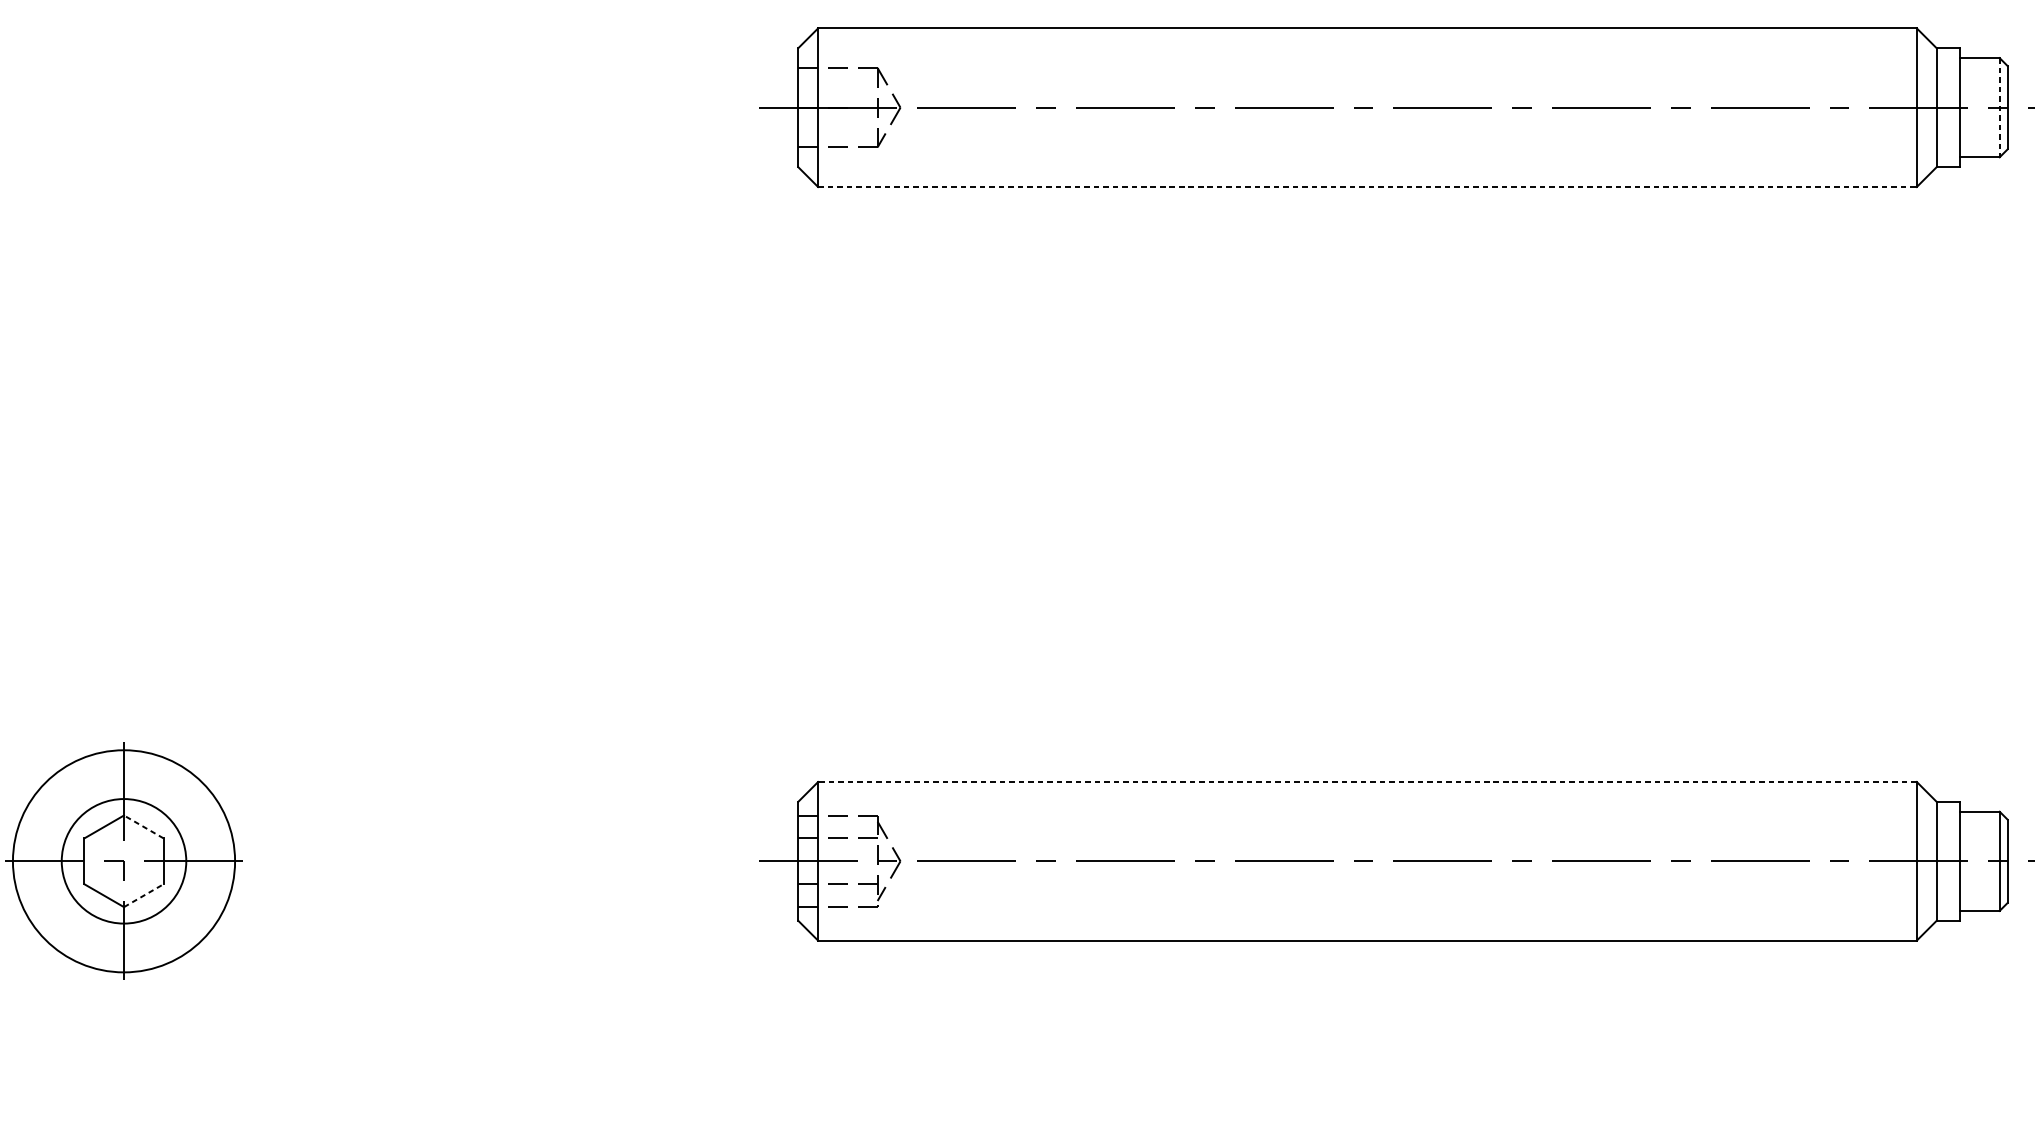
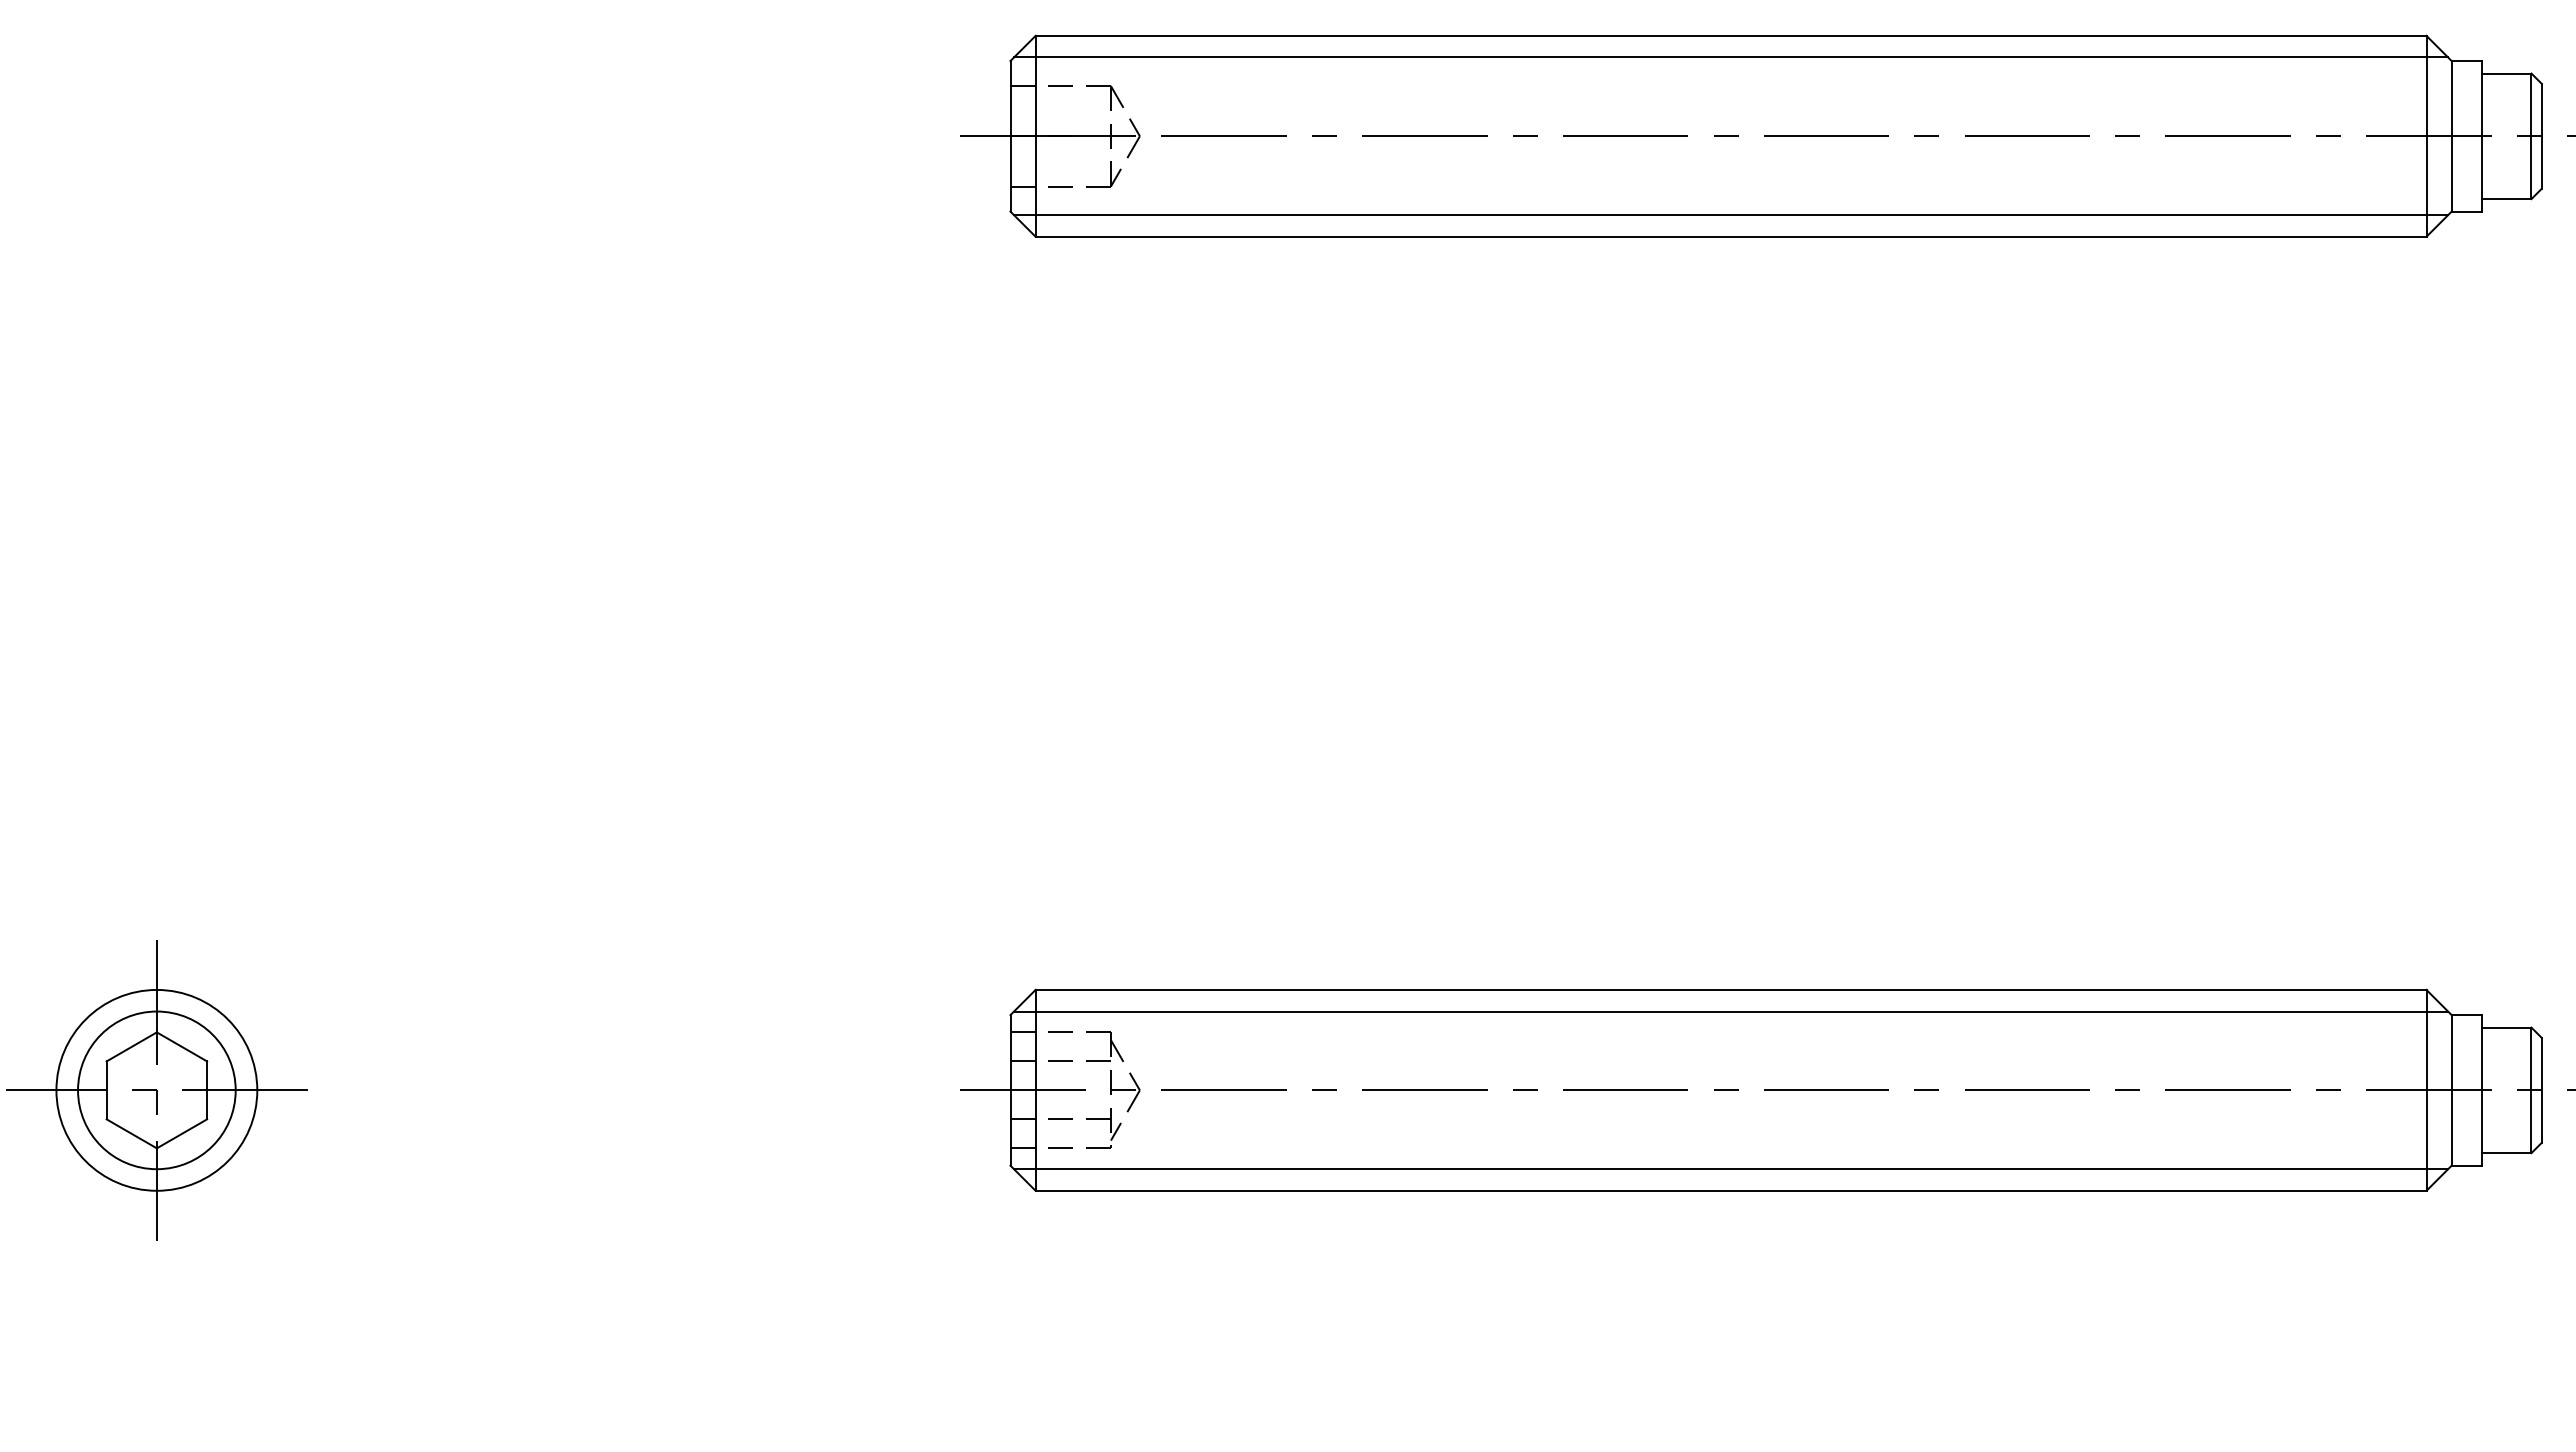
line: (1367, 45) -> (1731, 57), added
line: (1999, 107) -> (2531, 136), dashed -> solid
line: (1367, 170) -> (1731, 215), added
line: (1367, 186) -> (1731, 236), dashed -> solid
line: (1367, 781) -> (1730, 989), dashed -> solid
line: (1367, 799) -> (1731, 1011), added
line: (143, 826) -> (181, 1046), dashed -> solid
circle: (123, 860) -> (156, 1089), size x0.71
line: (143, 895) -> (181, 1133), dashed -> solid
line: (1367, 923) -> (1731, 1169), added

